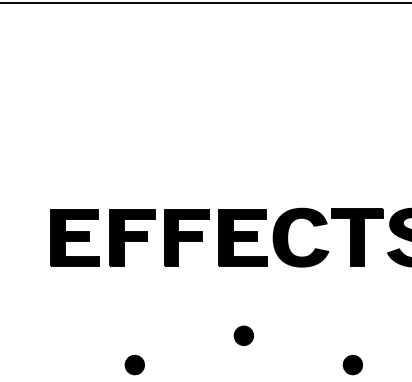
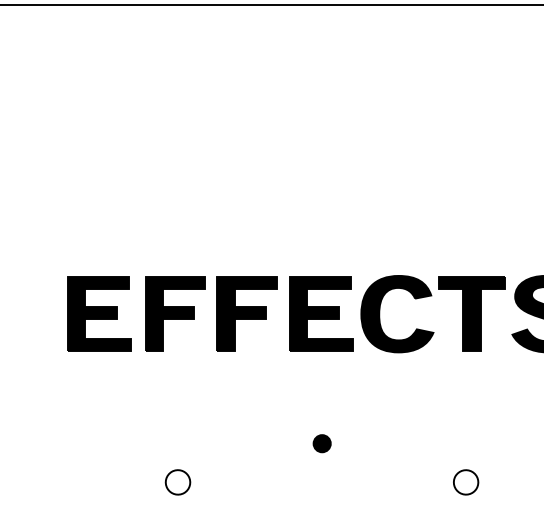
part: (244, 335) -> (322, 443), size x0.7
fill: (134, 365) -> (177, 482), removed
fill: (352, 365) -> (465, 482), removed

